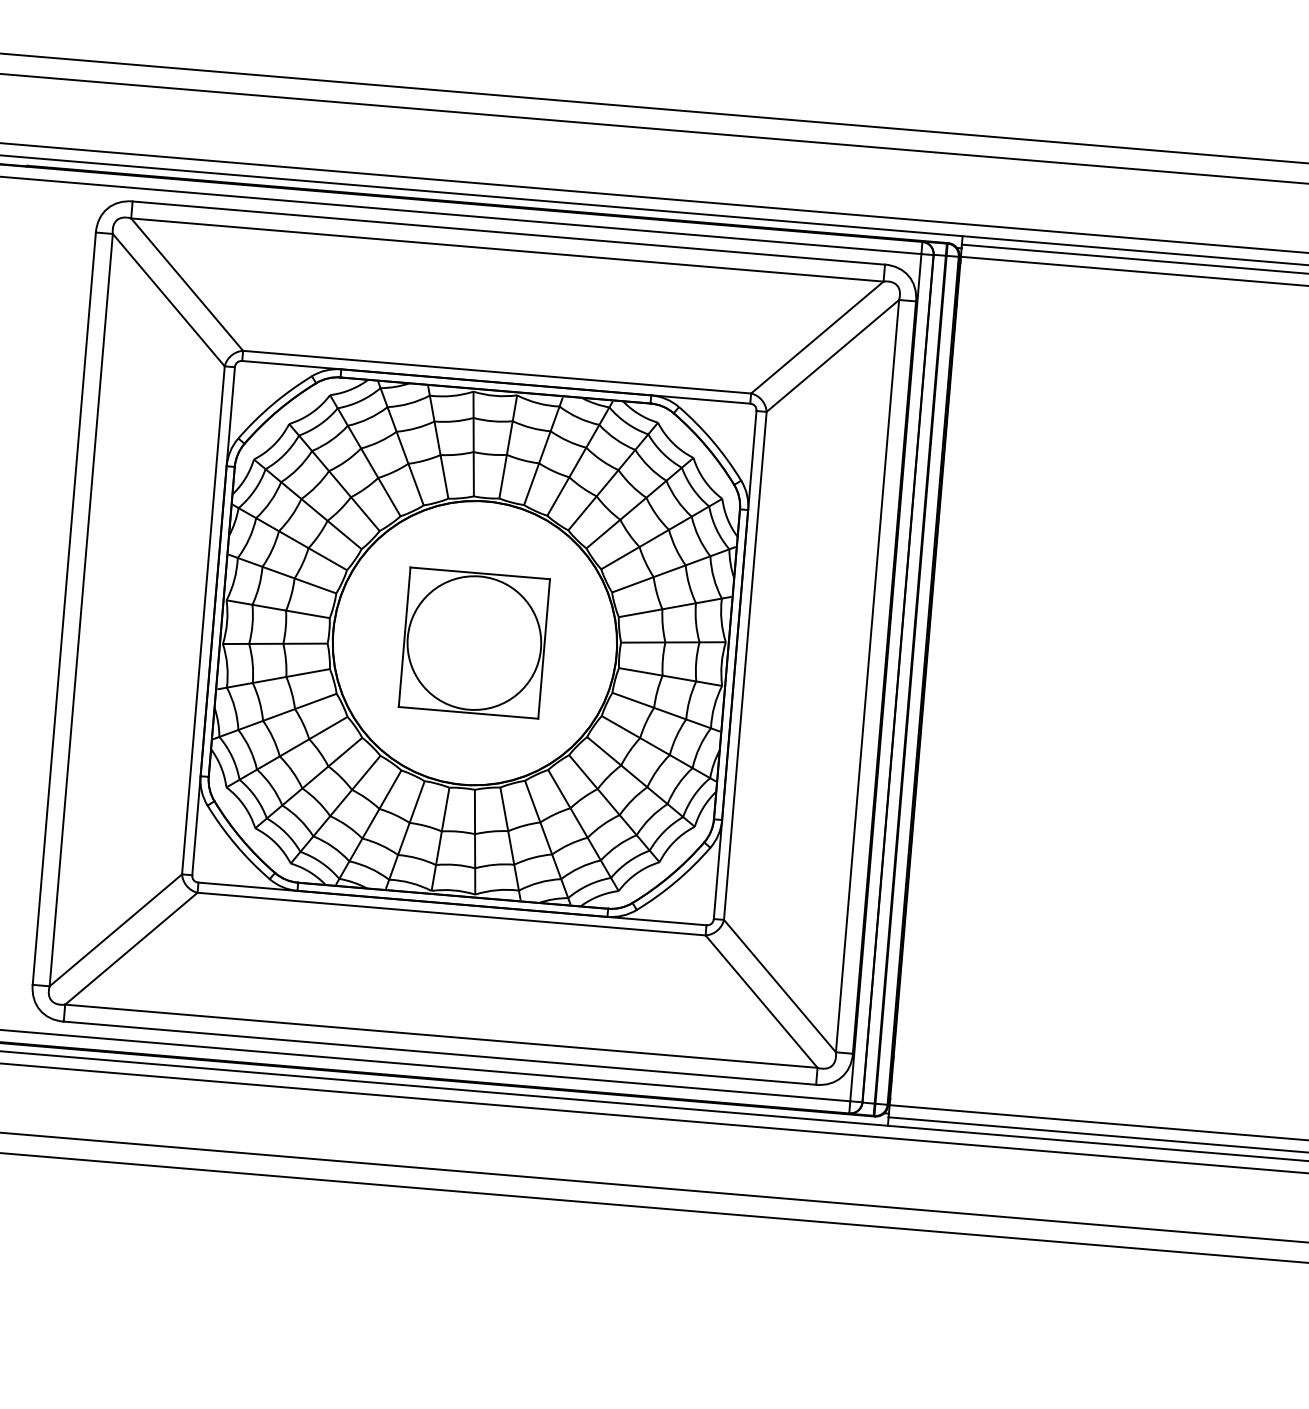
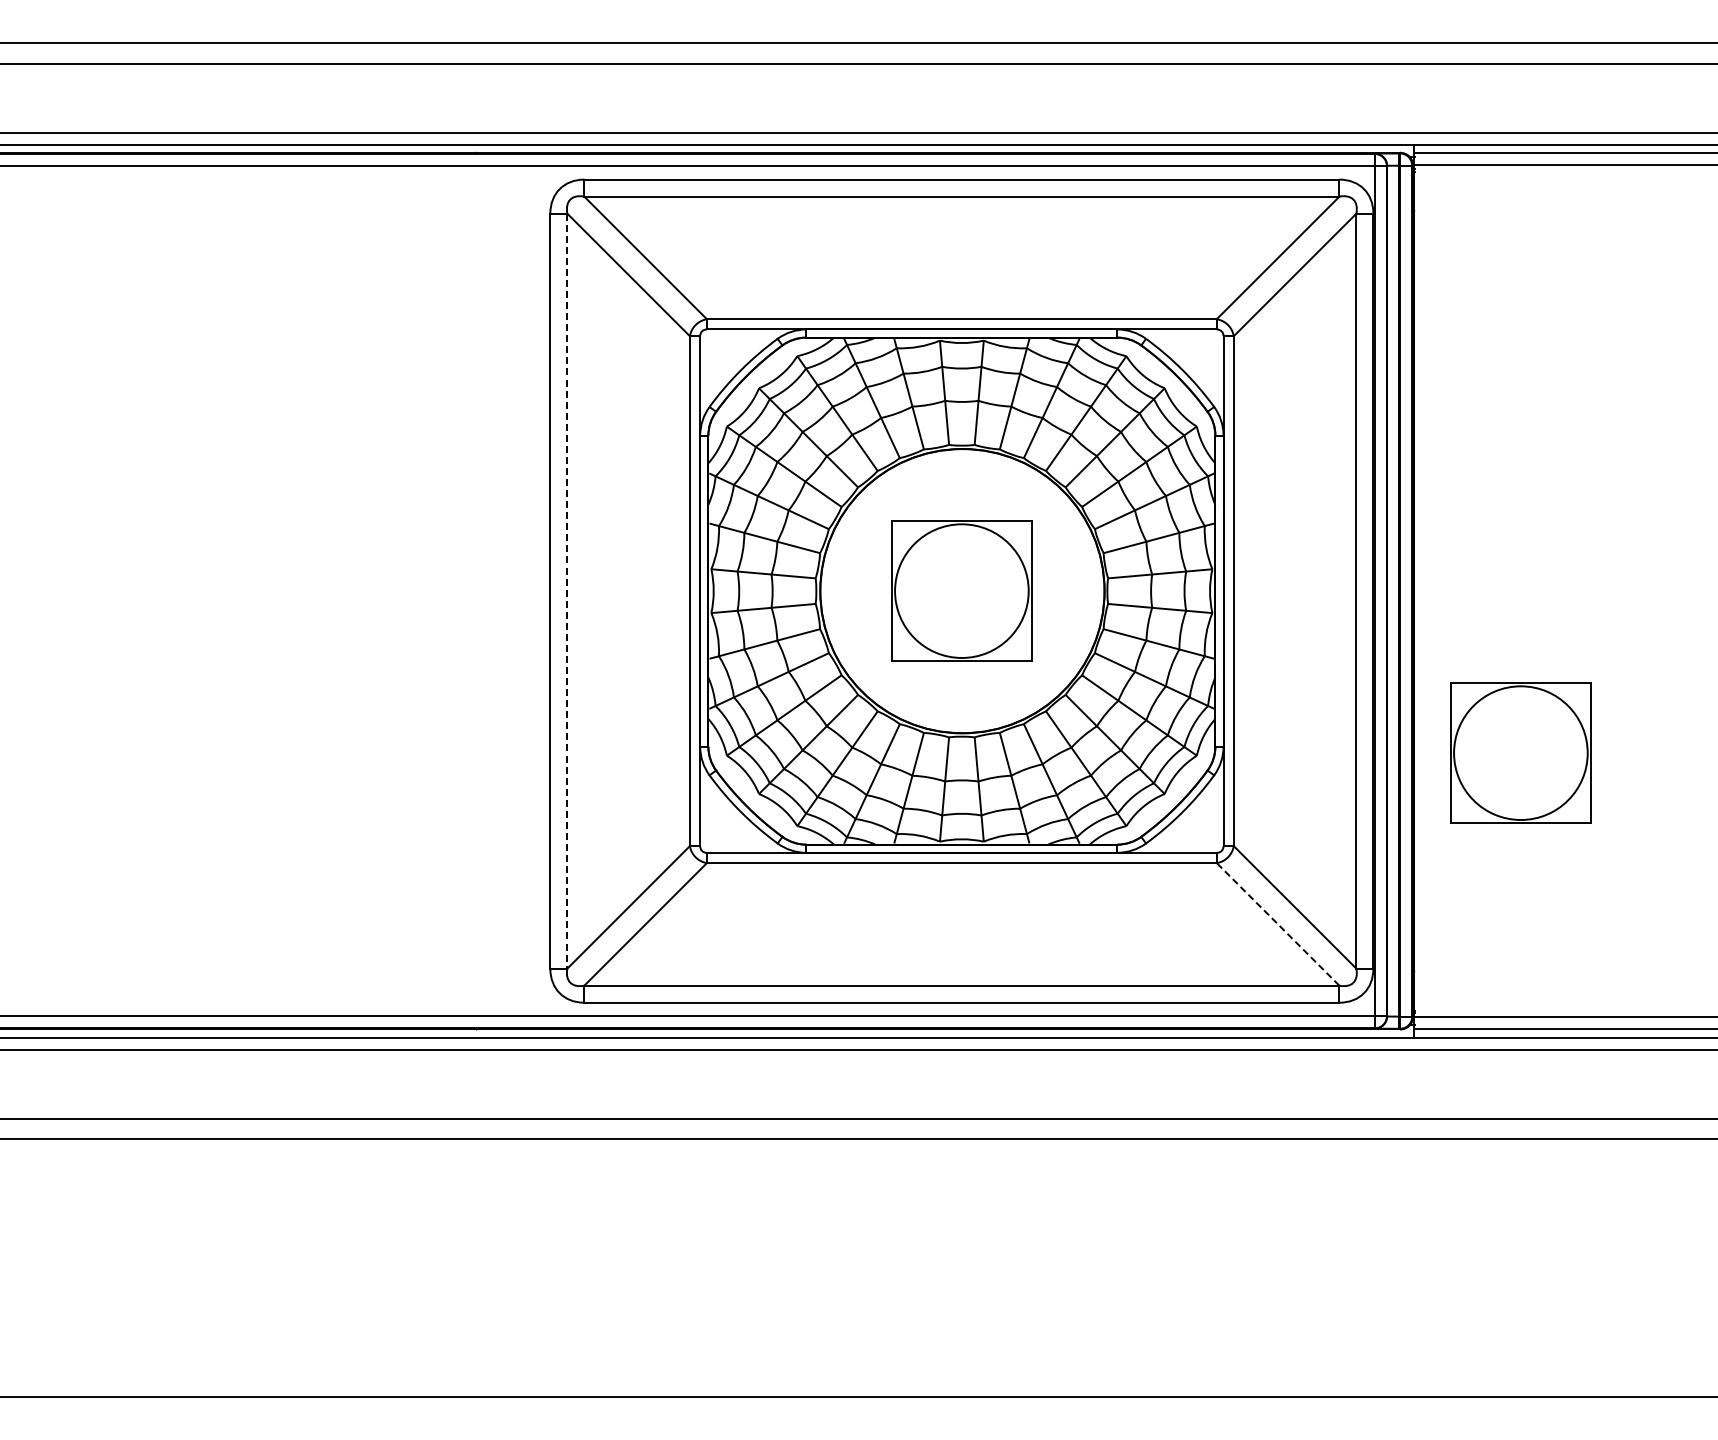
line: (81, 610) -> (567, 591), solid -> dashed
part: (1017, 850) -> (1520, 752), added
line: (762, 1001) -> (1278, 924), solid -> dashed

